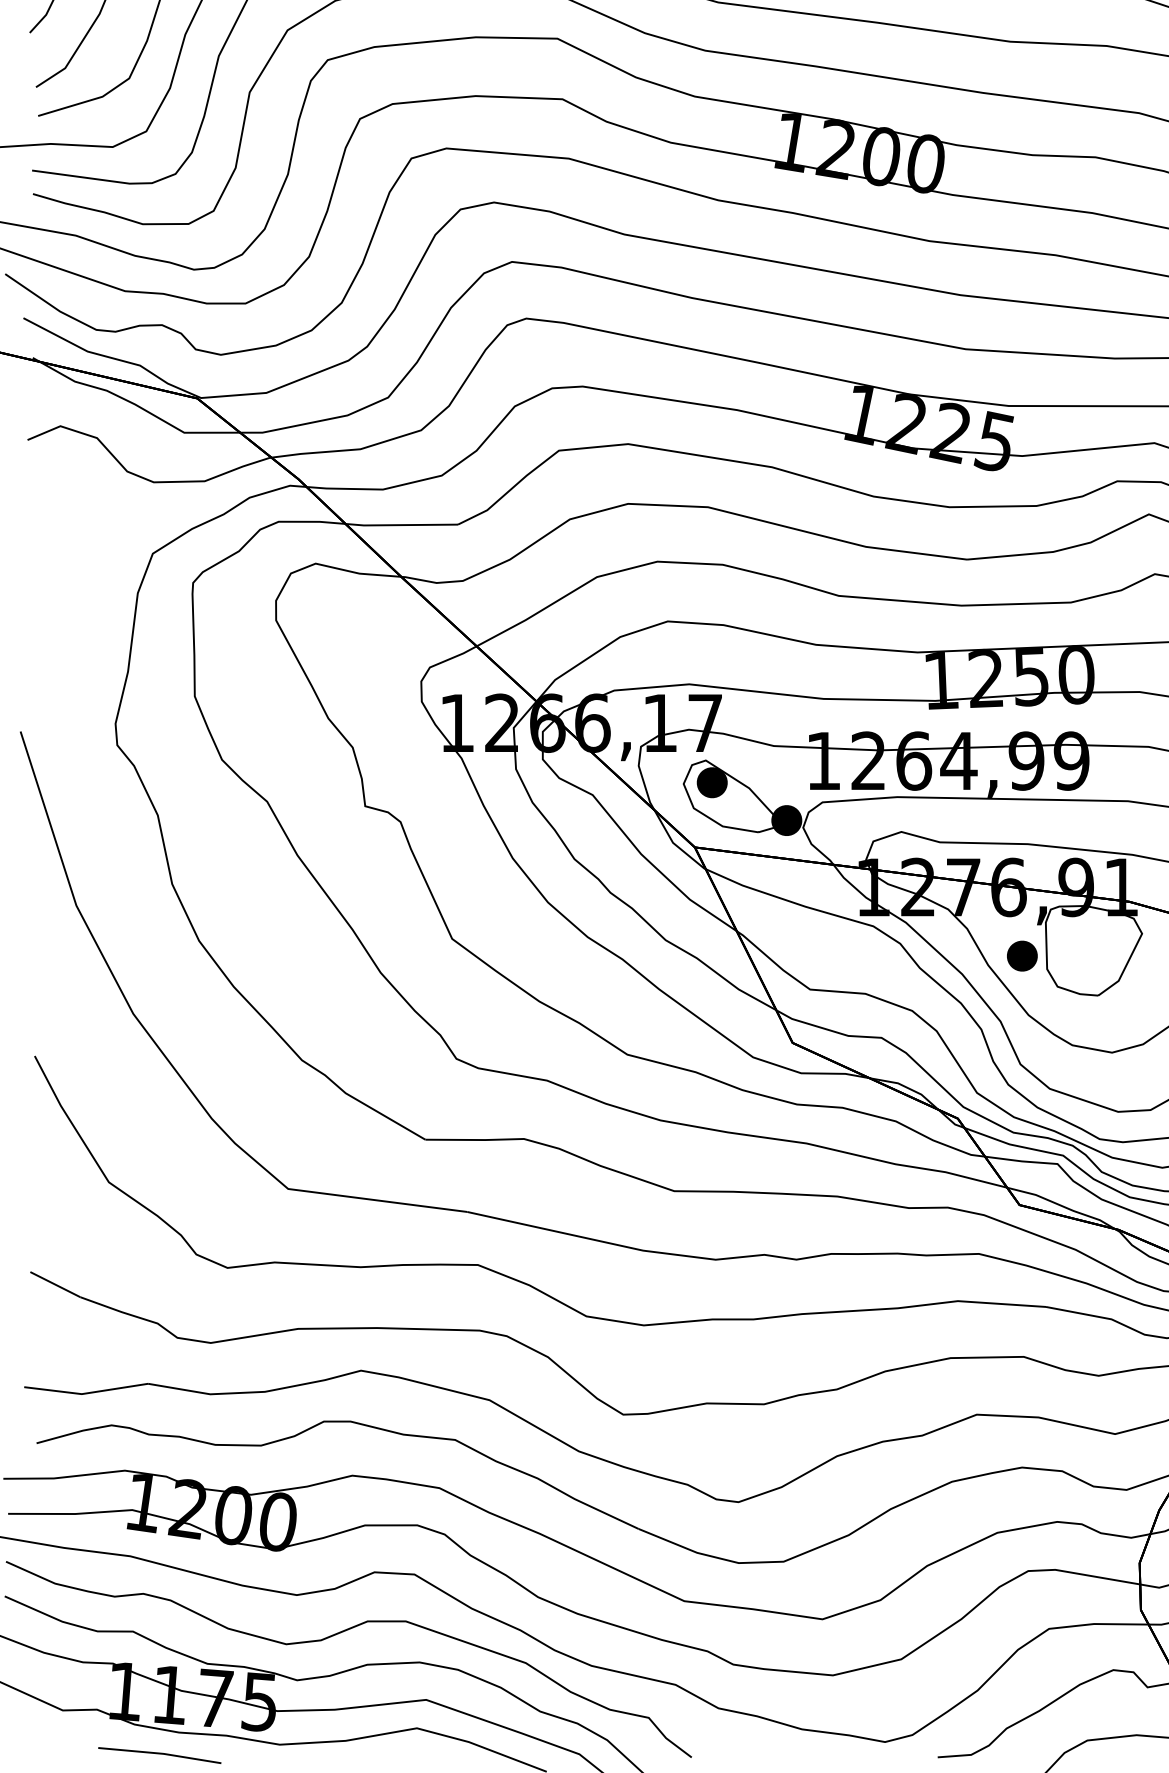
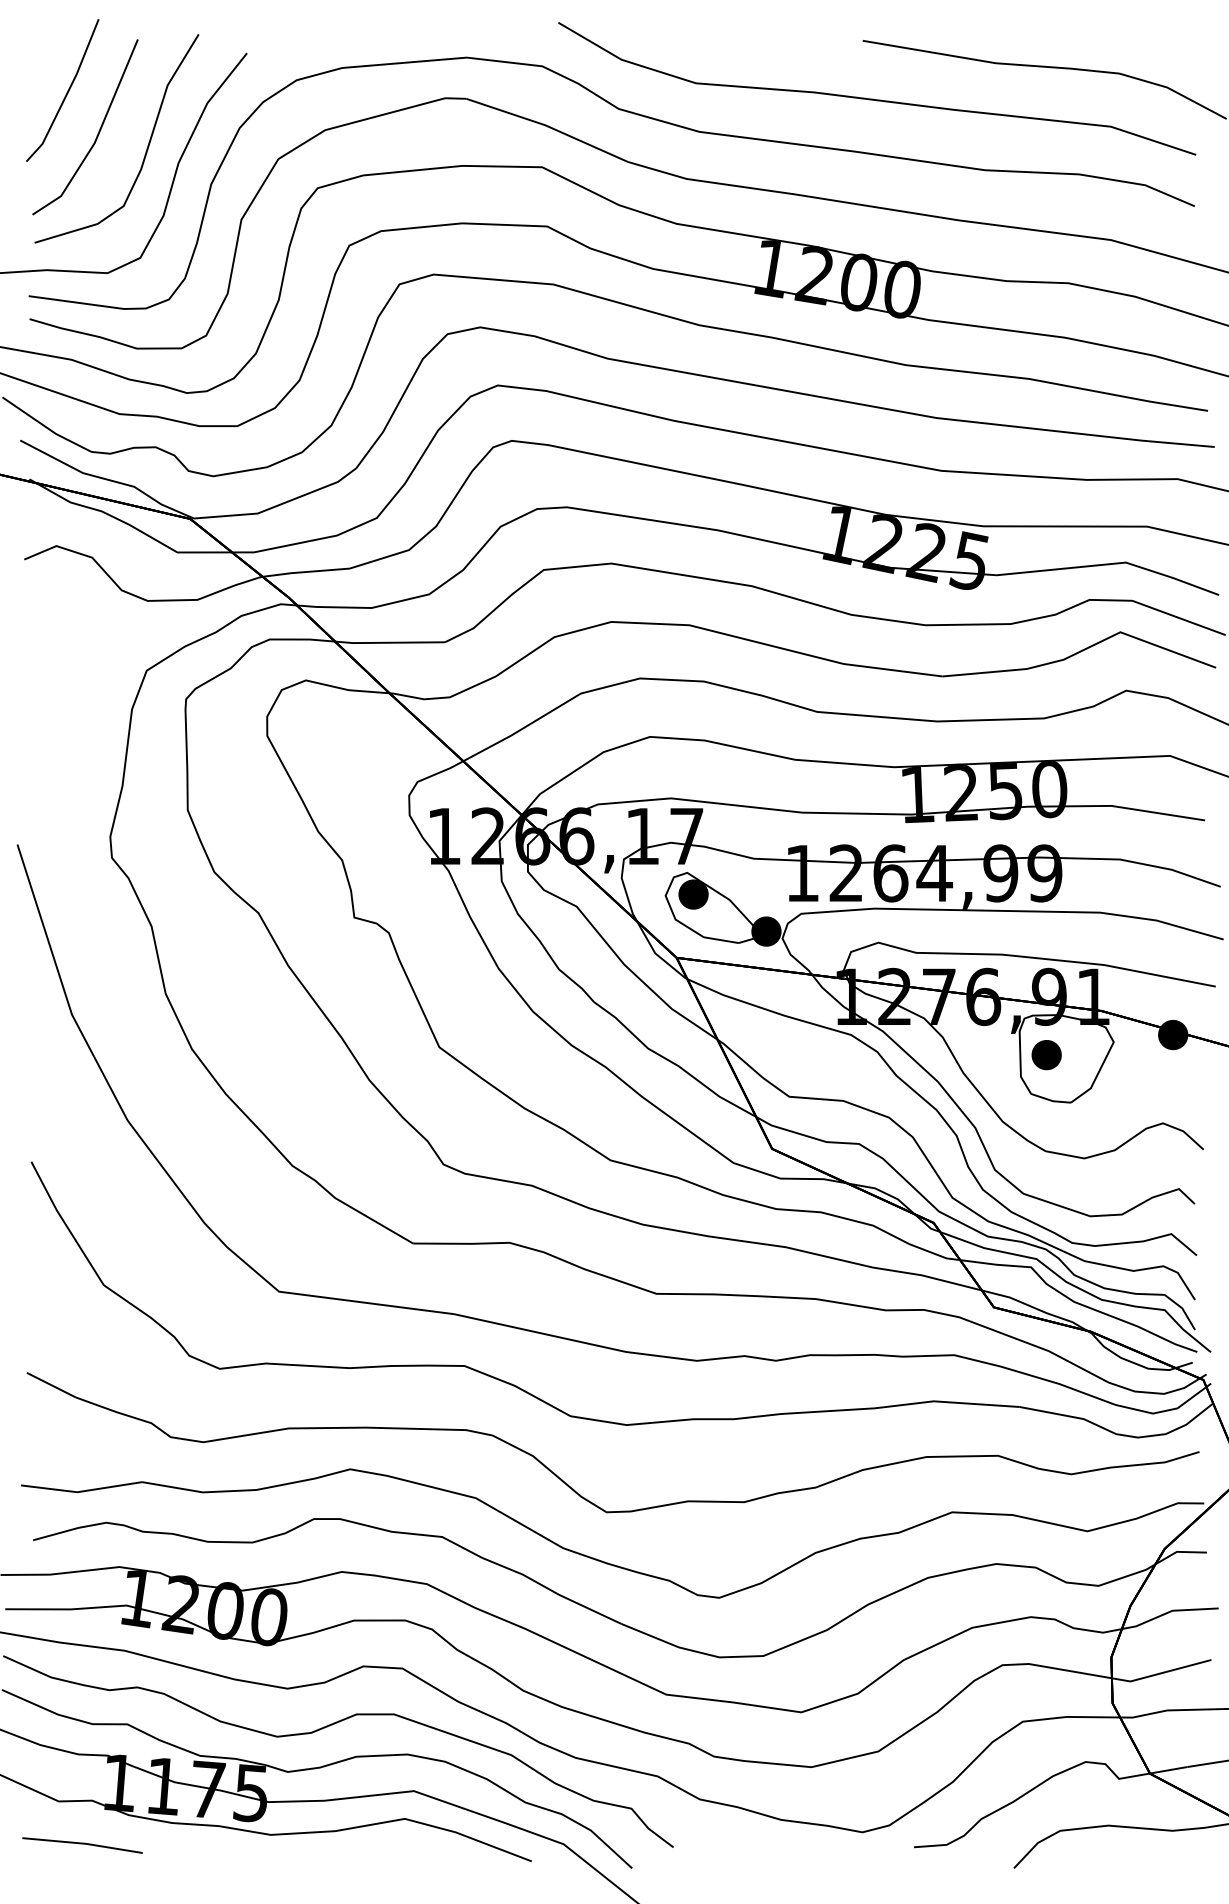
part: (1022, 956) -> (1046, 1055), moved
line: (159, 1754) -> (82, 1844), moved

